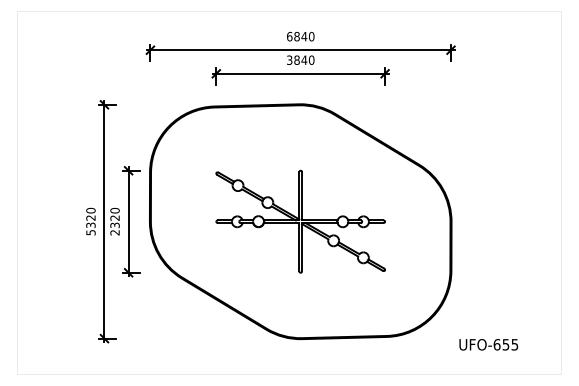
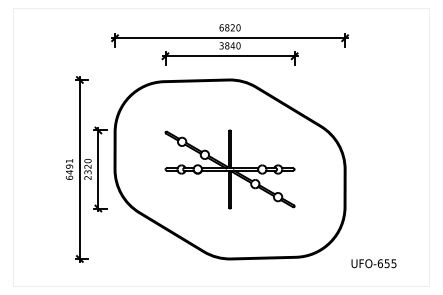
text: (304, 36) -> (232, 27), 6840 -> 6820
text: (90, 221) -> (69, 169), 5320 -> 6491

